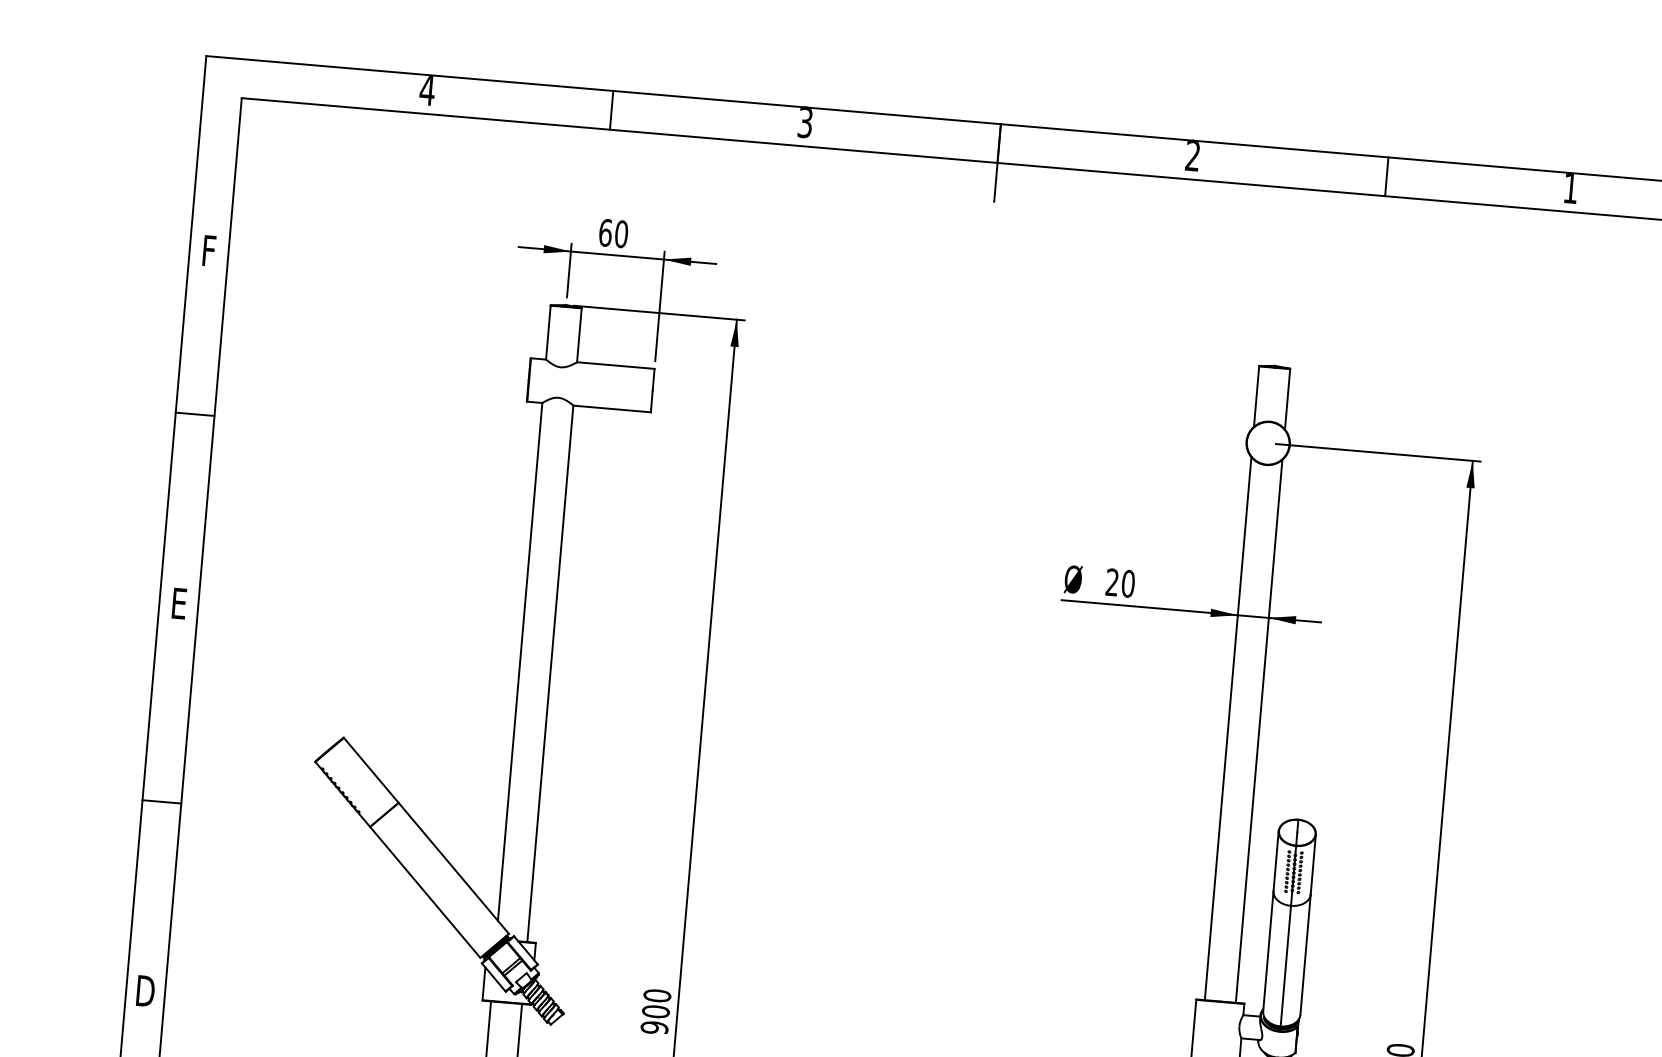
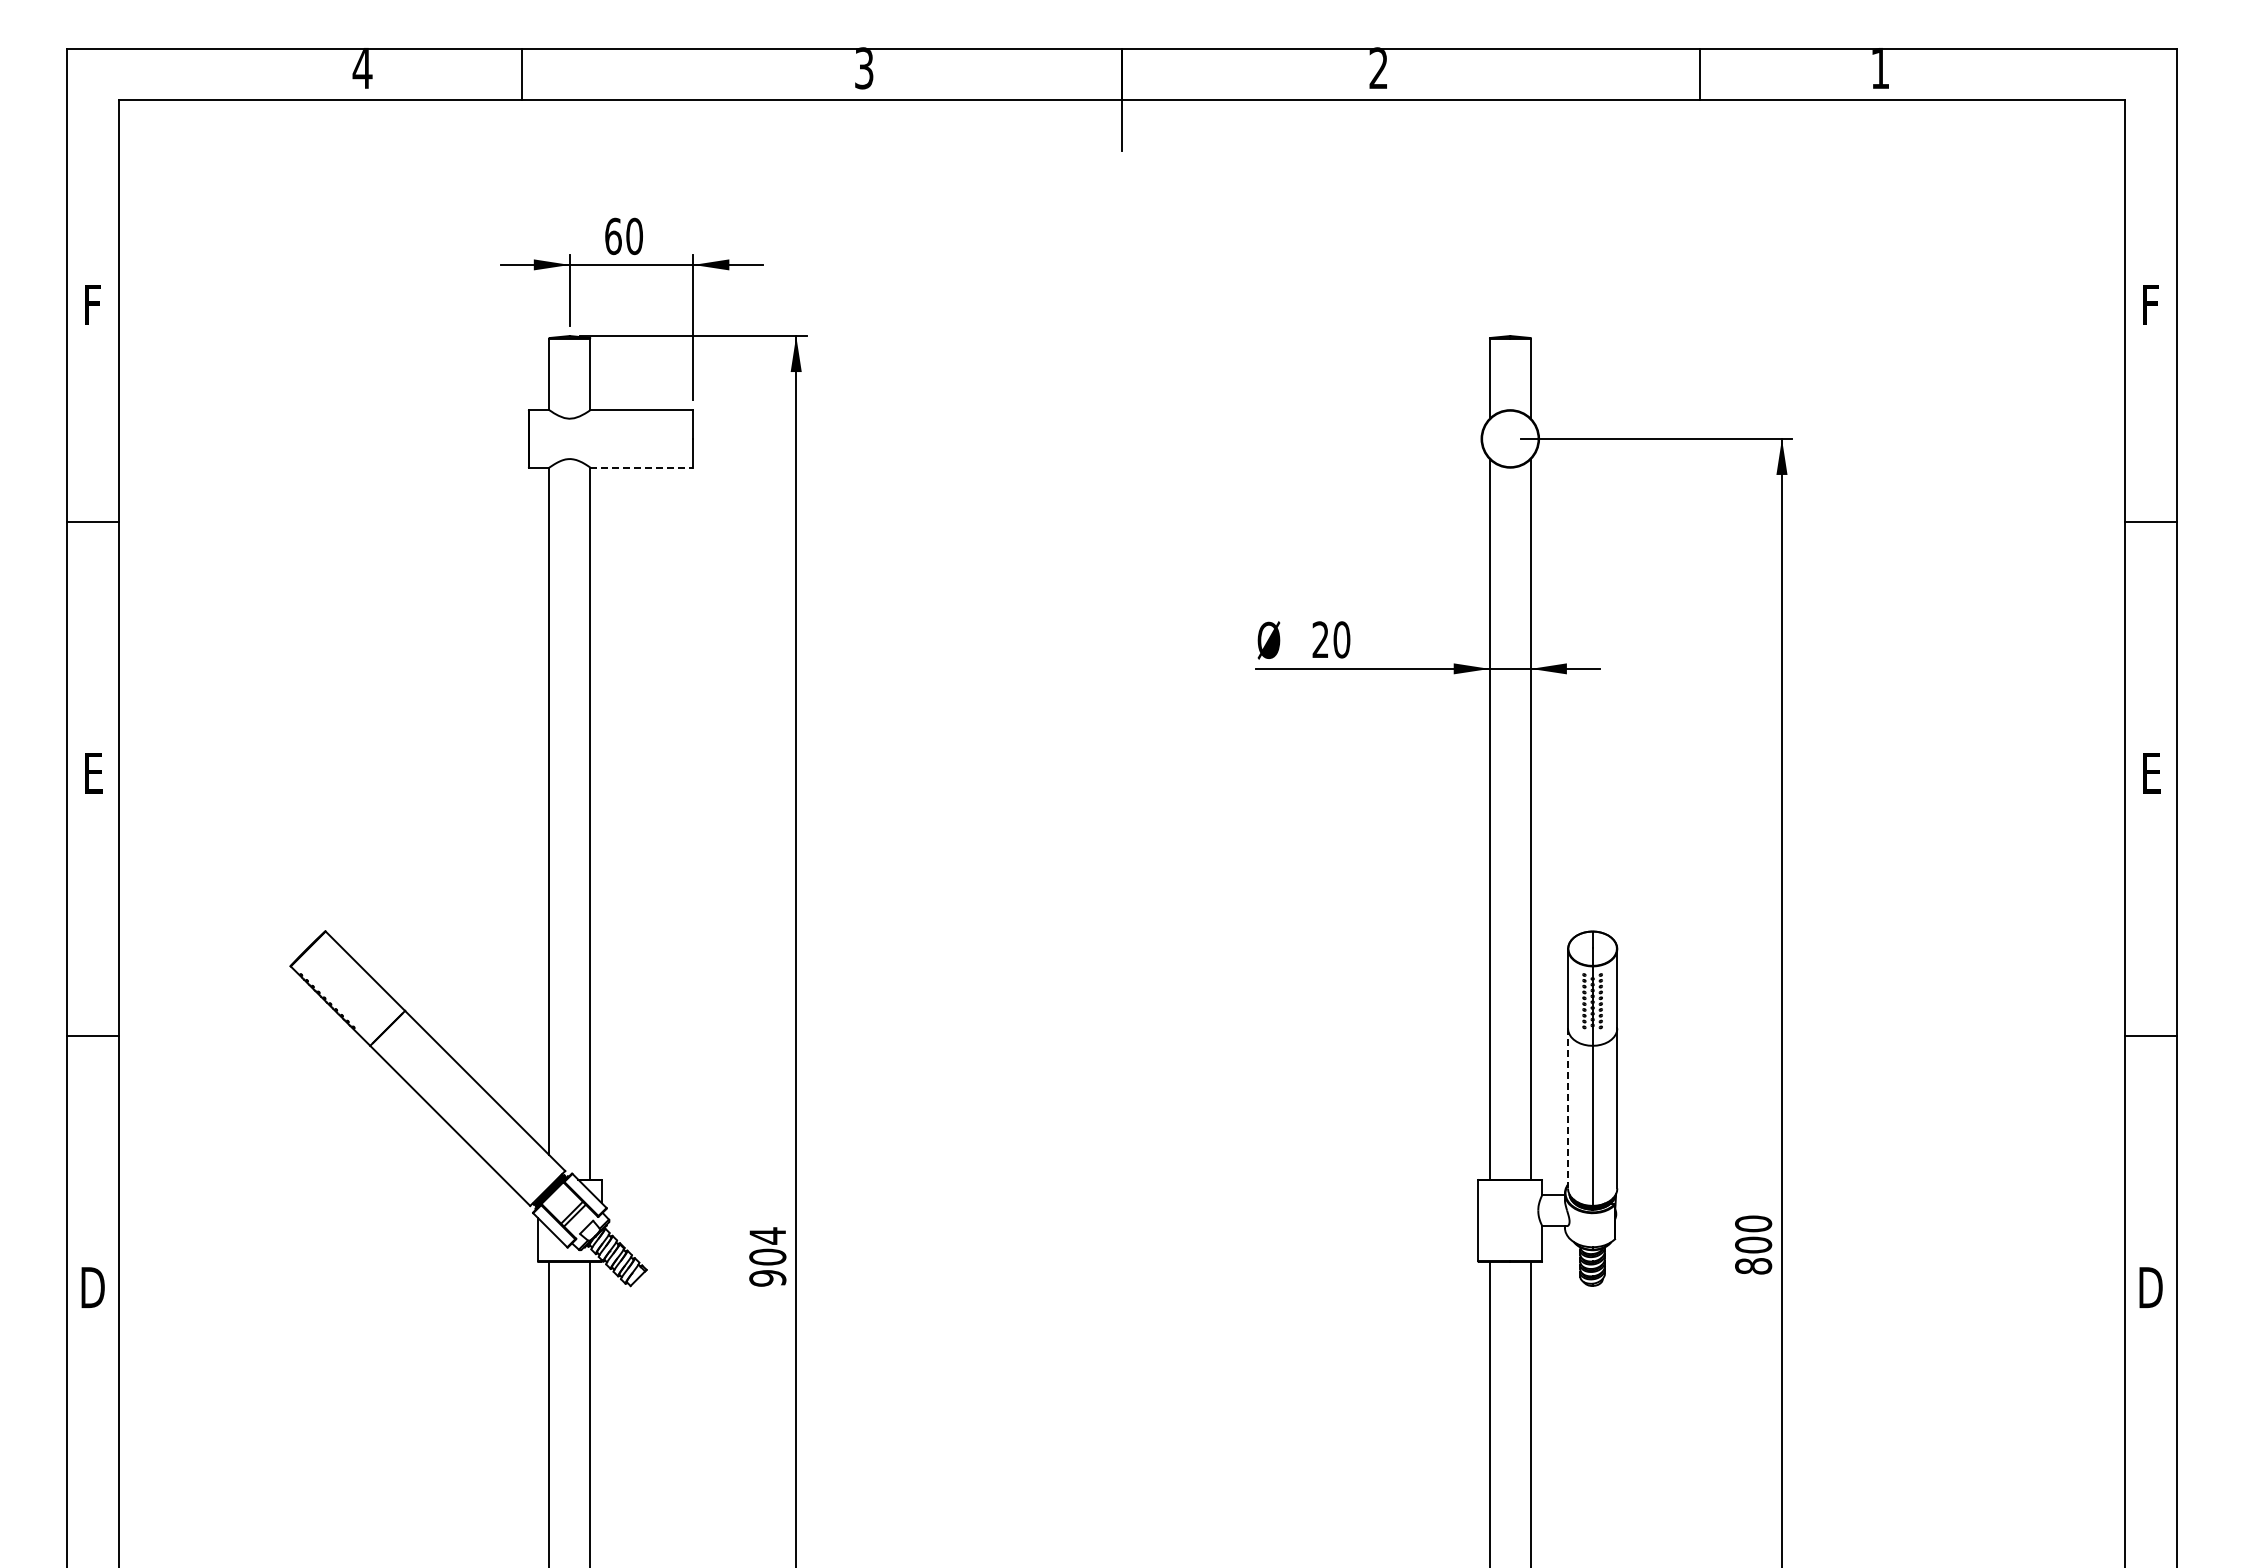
line: (611, 110) -> (521, 74), moved
line: (1386, 176) -> (1700, 74), moved
line: (611, 408) -> (641, 467), solid -> dashed
line: (1268, 951) -> (1567, 1108), solid -> dashed
text: (657, 995) -> (767, 1235), 900 -> 904

